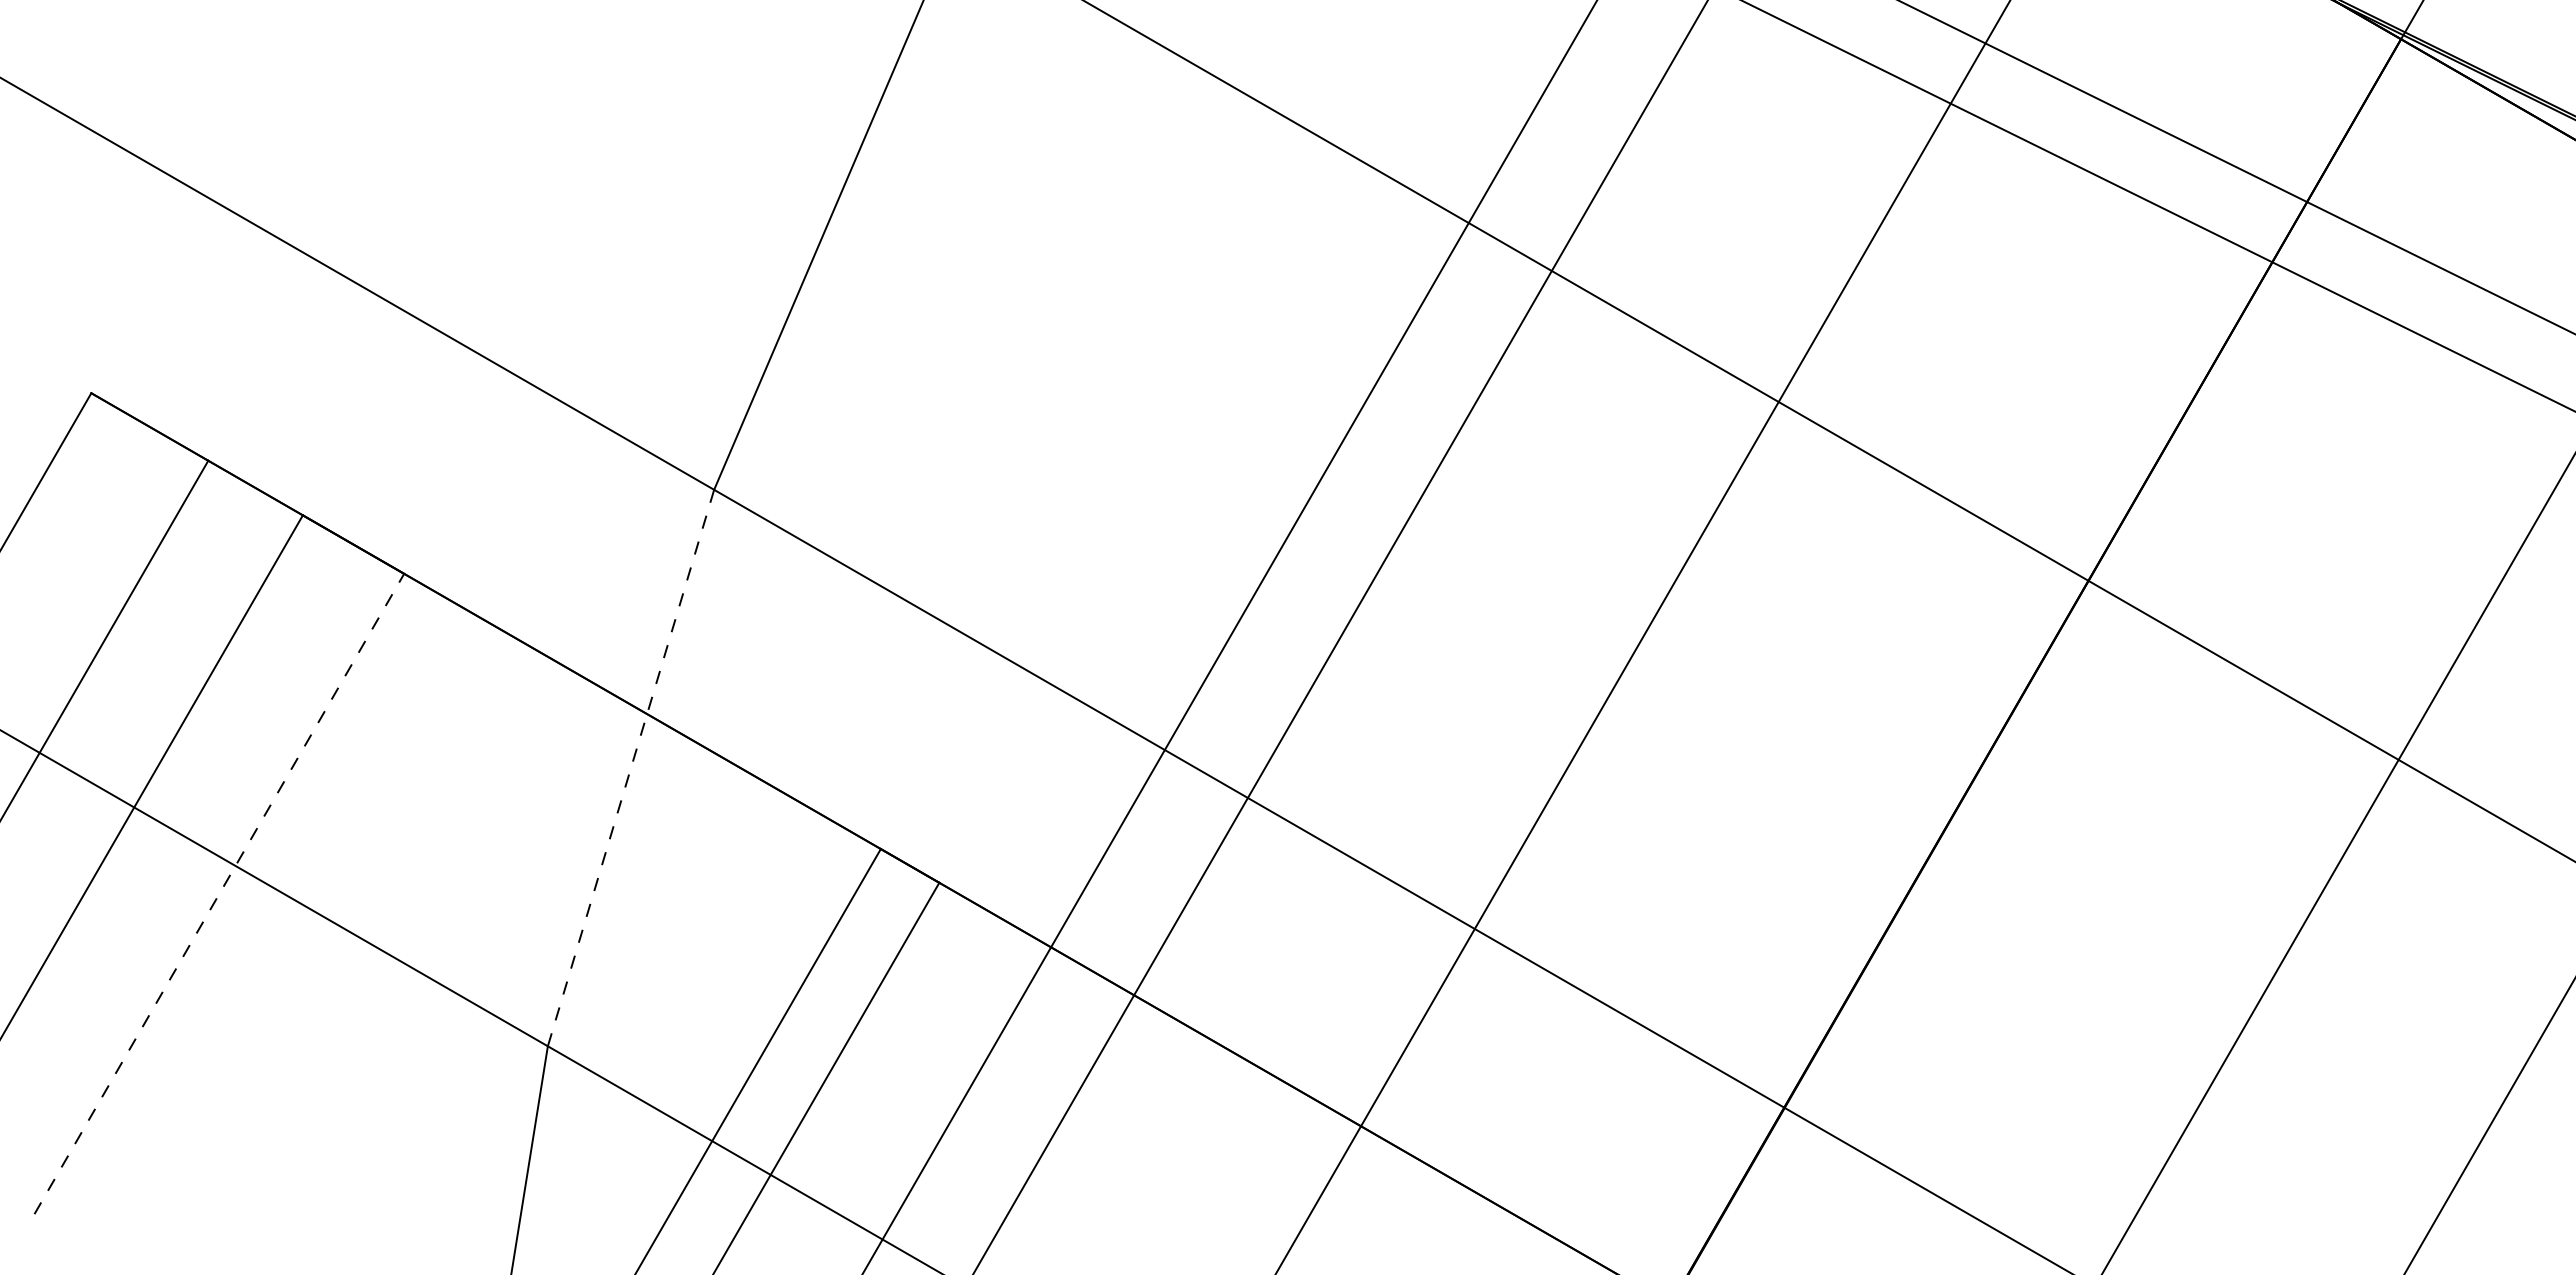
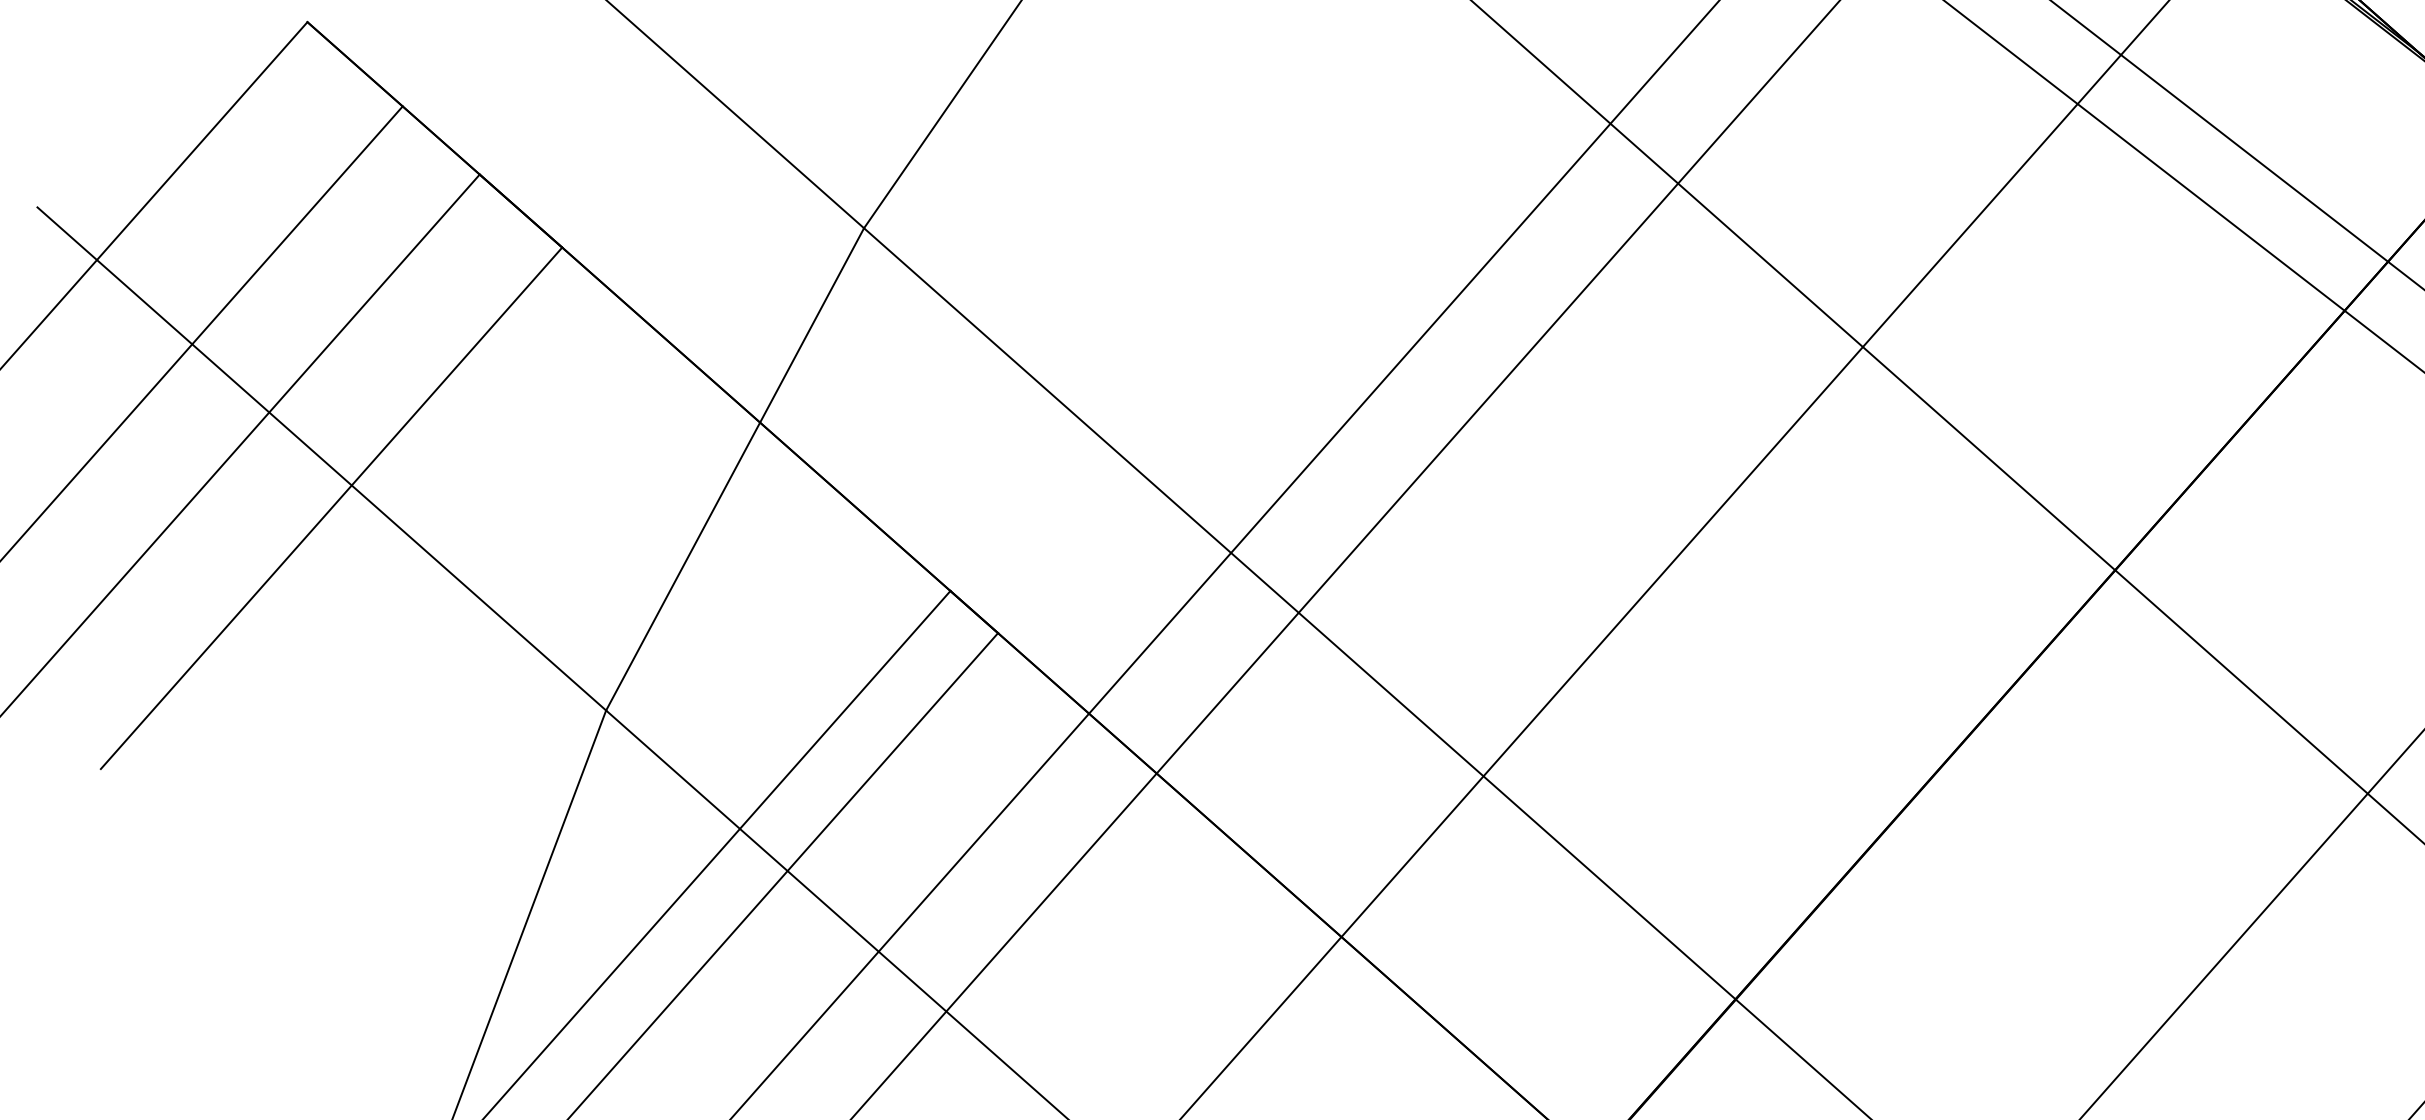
line: (630, 768) -> (734, 469), dashed -> solid
line: (219, 894) -> (331, 508), dashed -> solid

